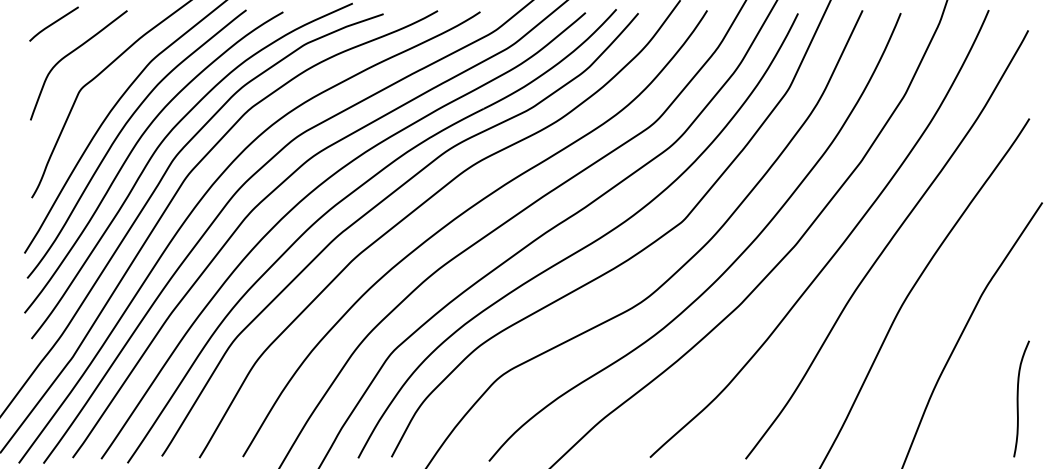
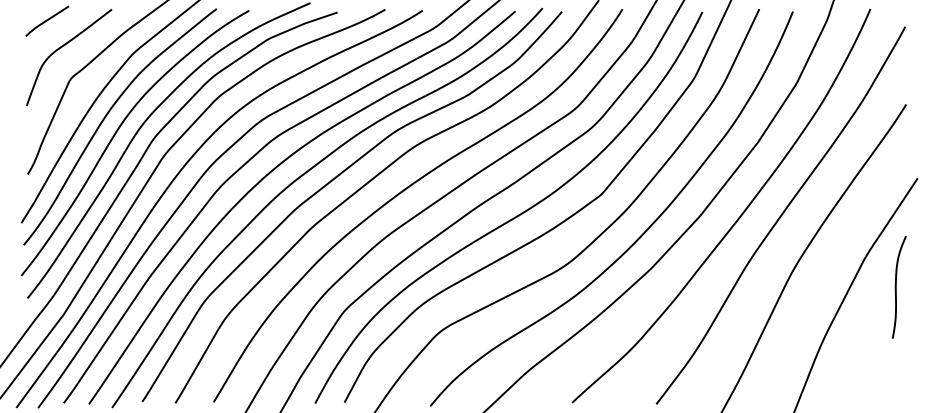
curve: (1018, 399) -> (896, 287), moved

